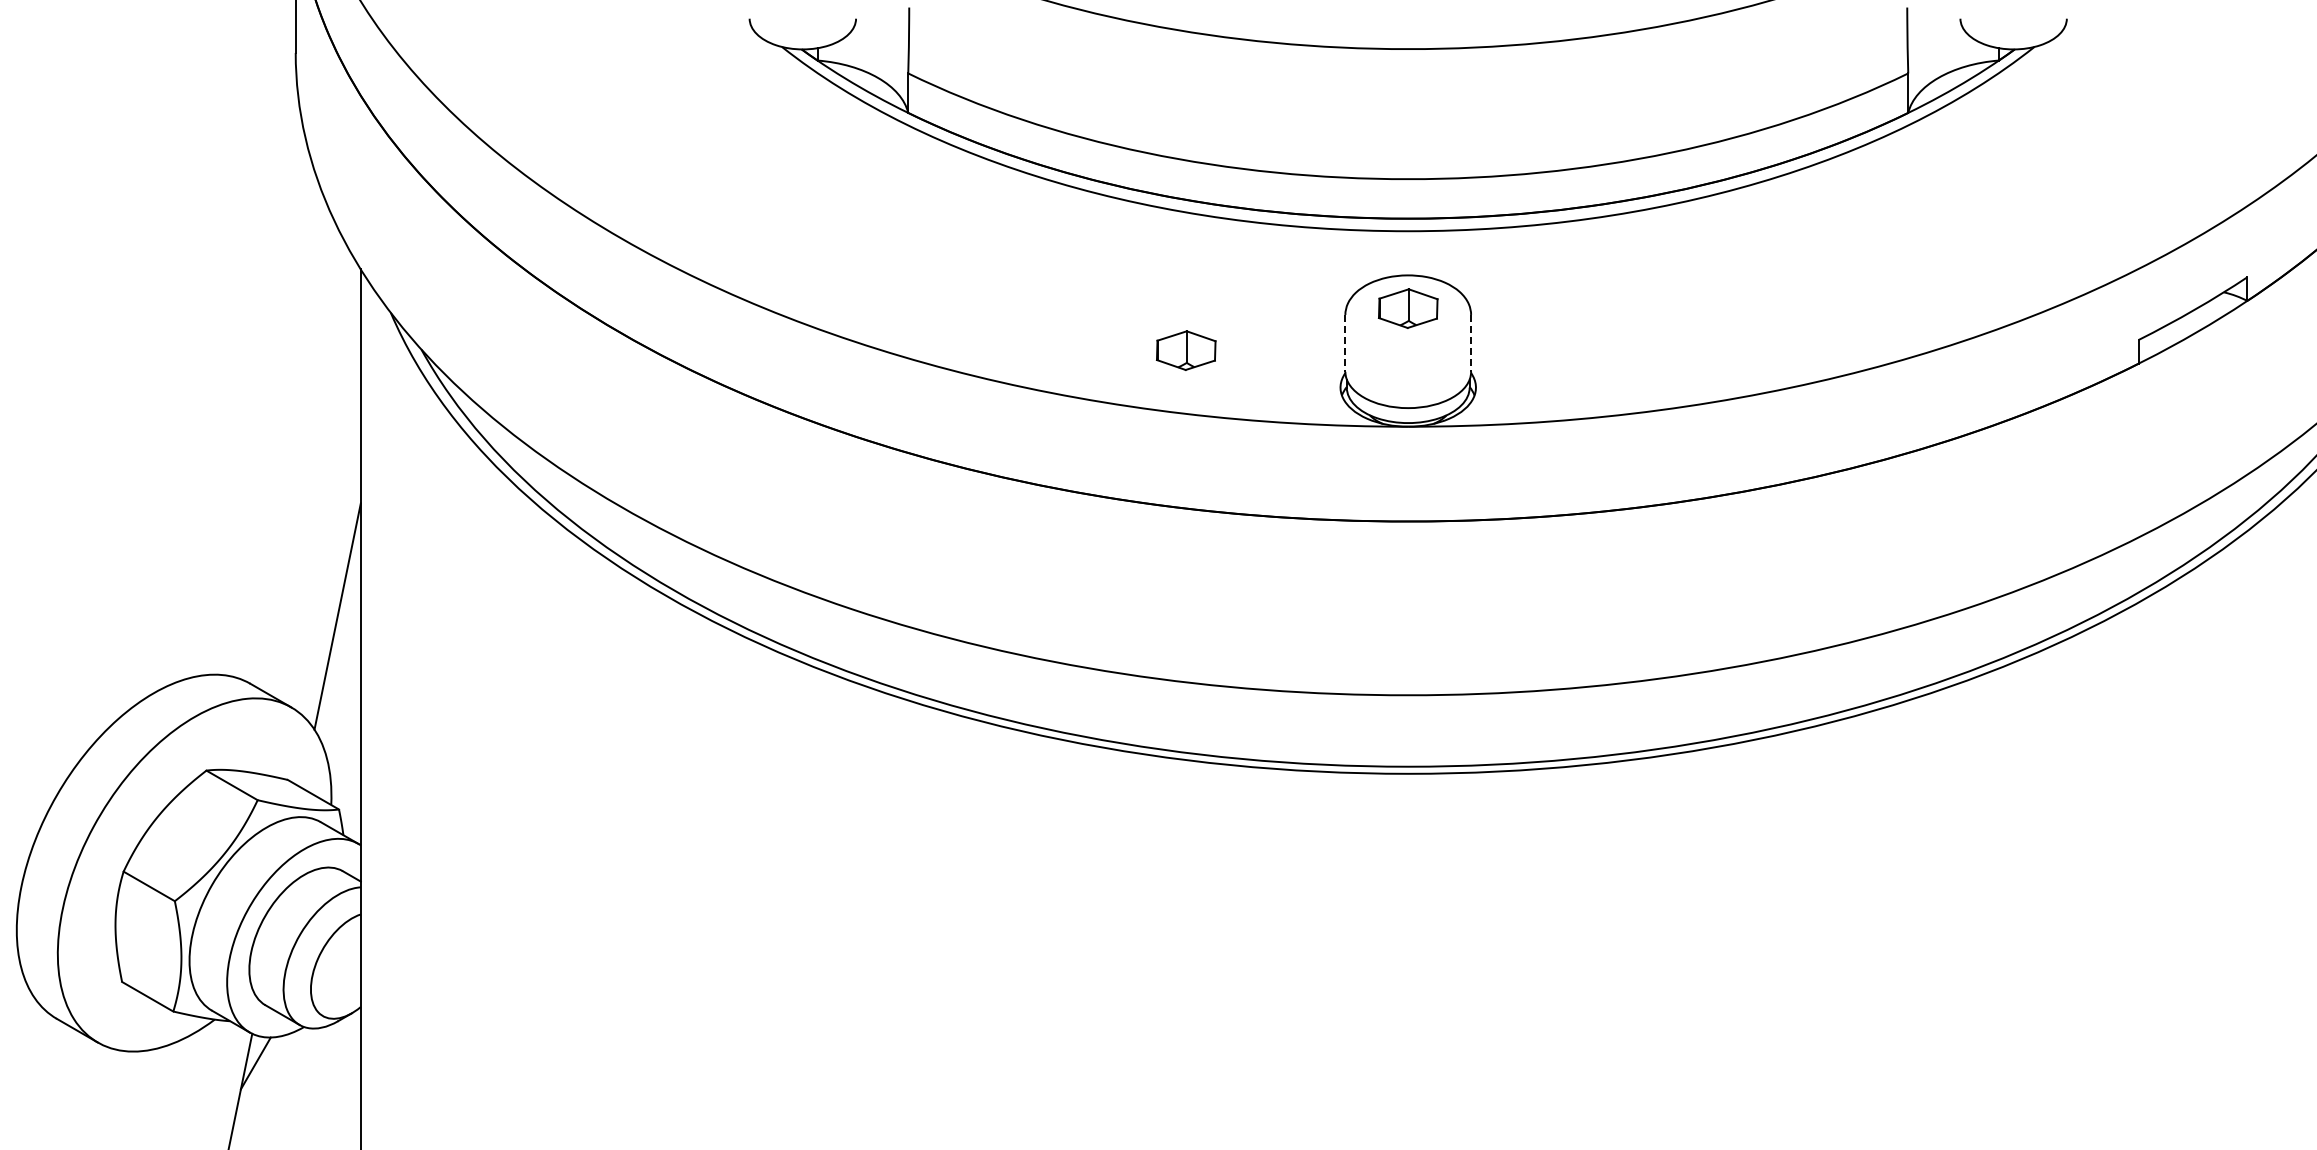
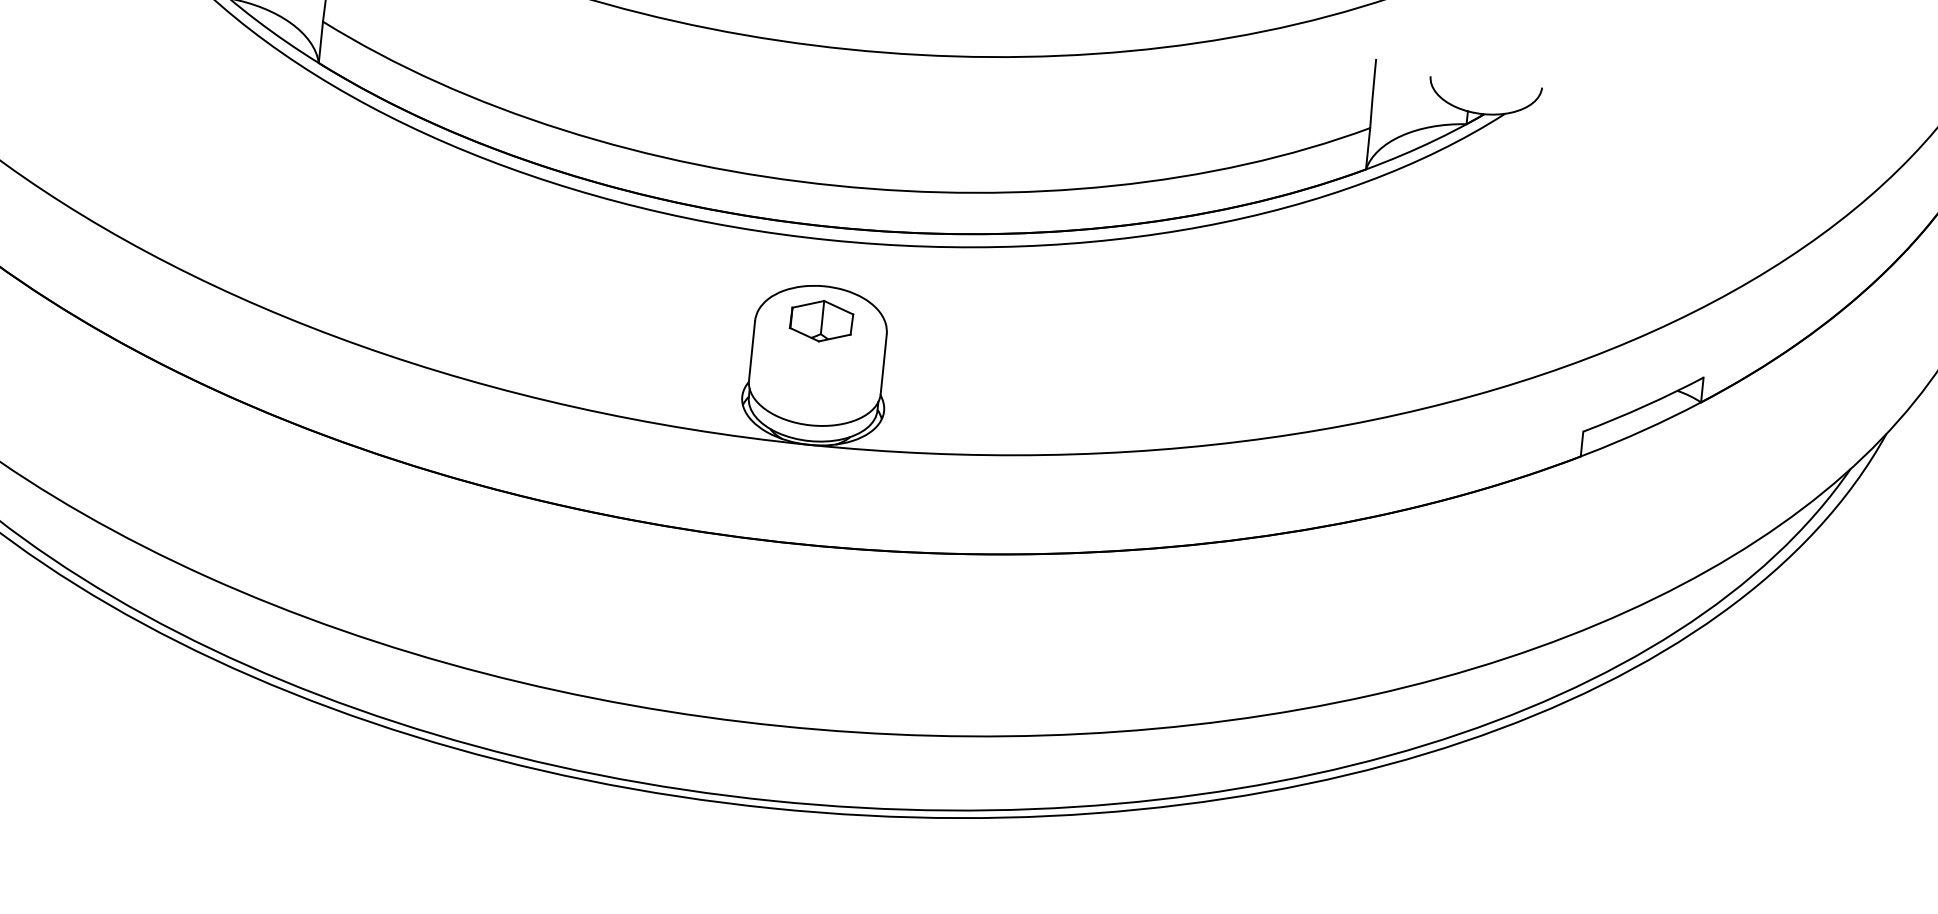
line: (1345, 343) -> (752, 351), dashed -> solid
line: (1471, 343) -> (884, 364), dashed -> solid
part: (1186, 350) -> (584, 341), removed

